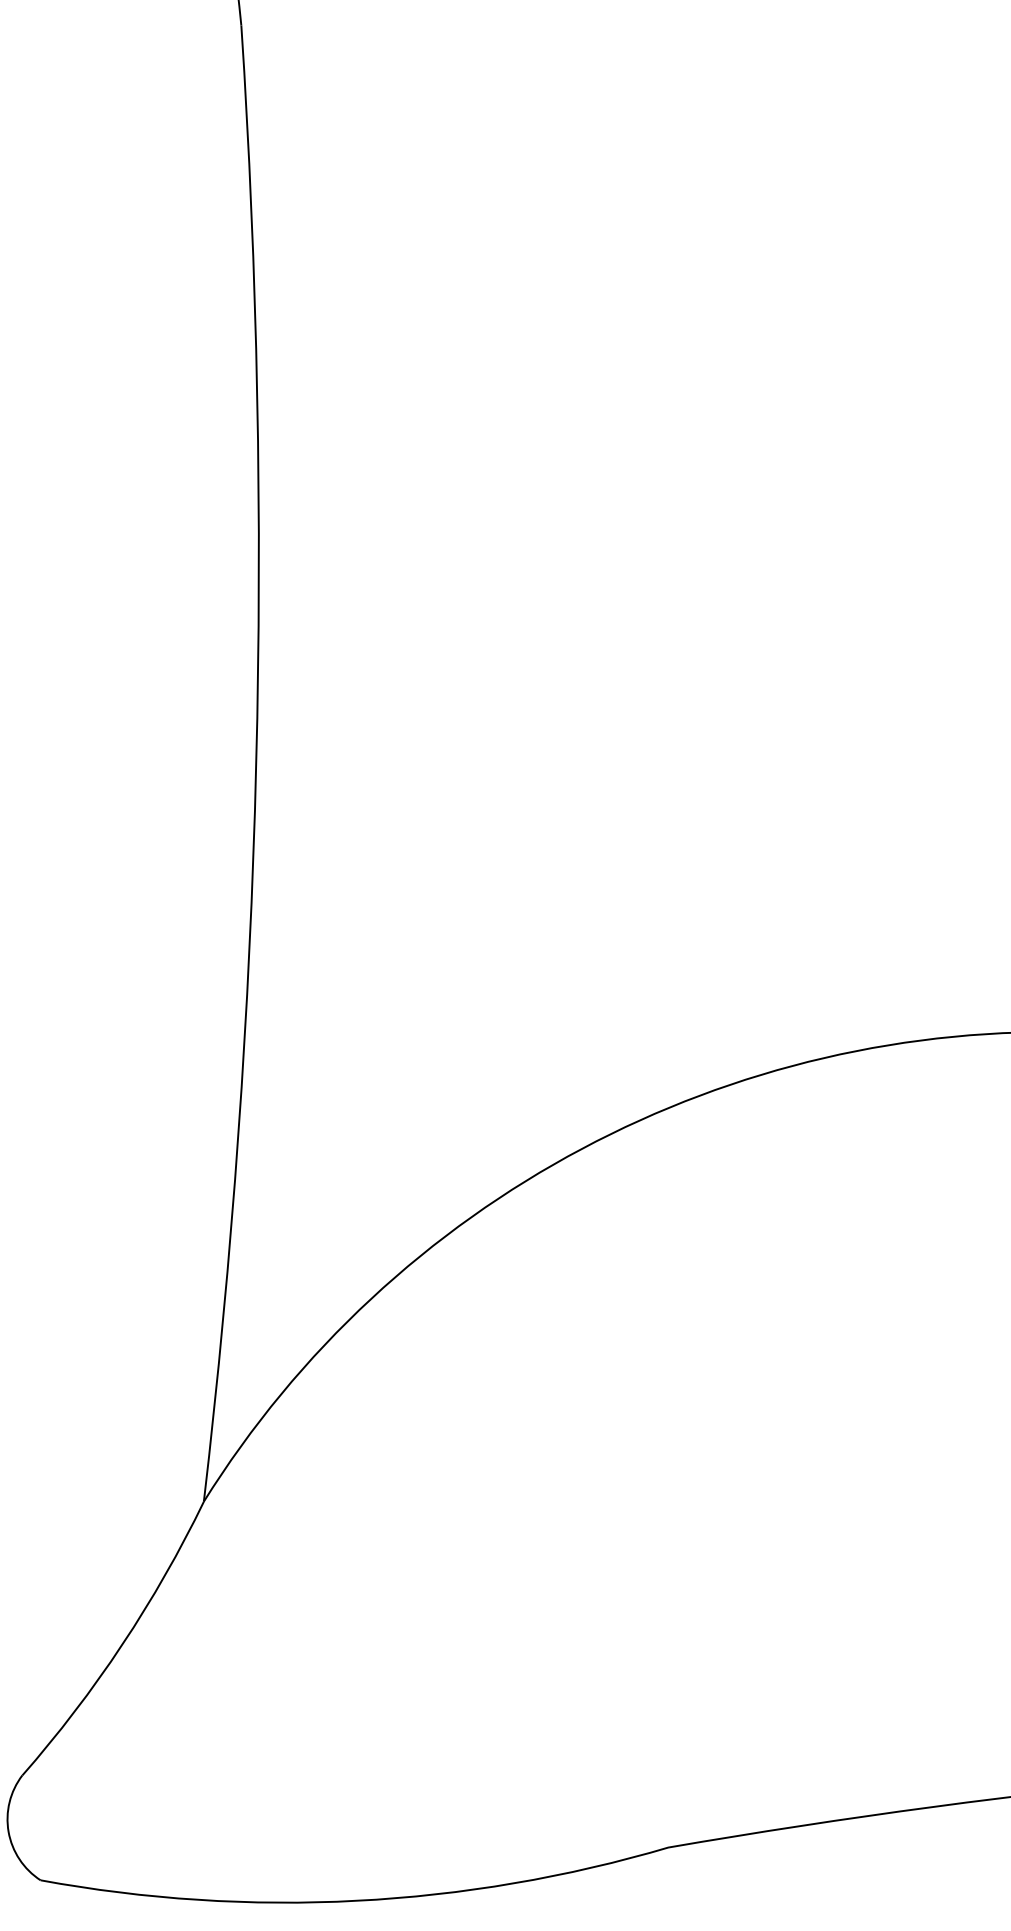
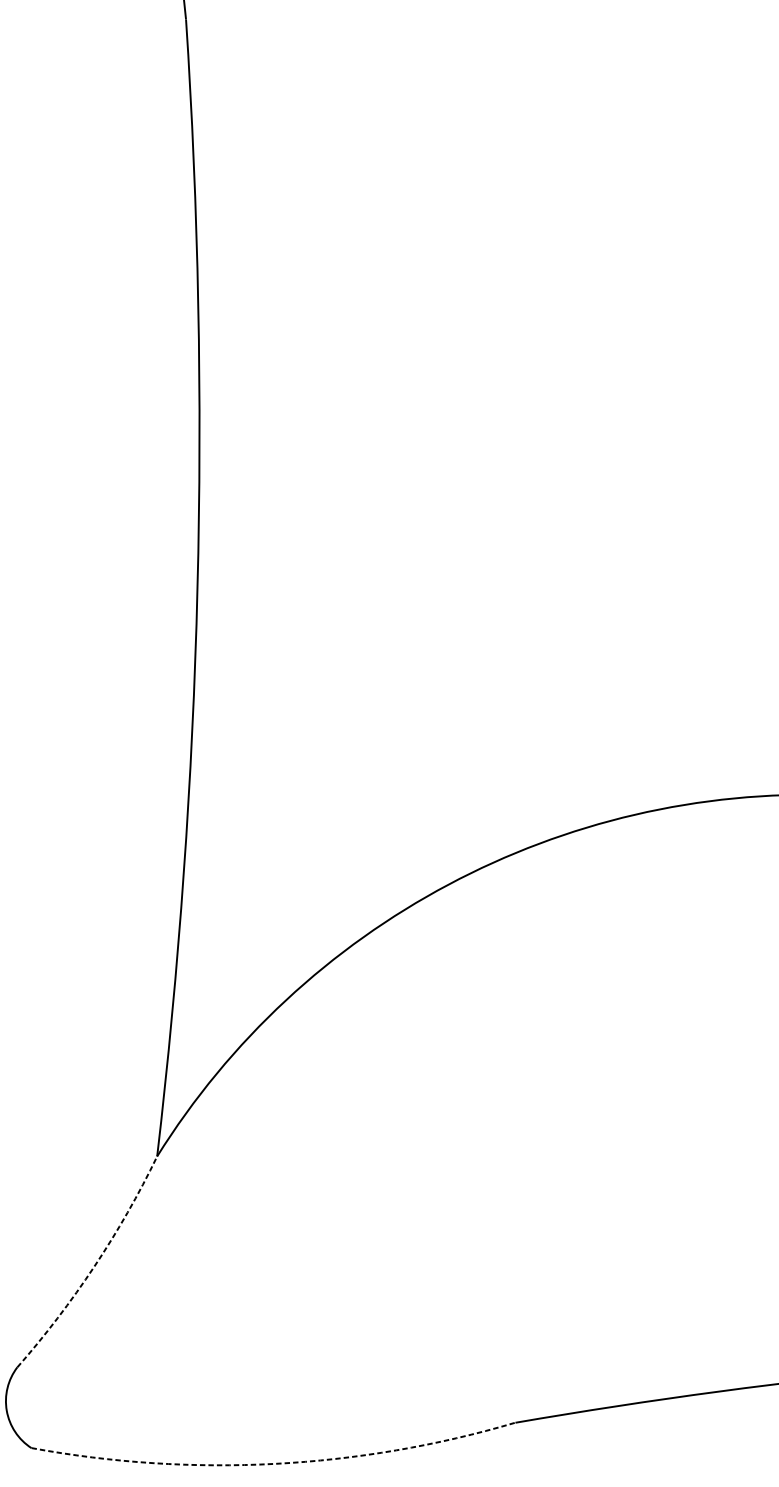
arc: (122, 1644) -> (94, 1266), solid -> dashed
arc: (356, 1900) -> (274, 1463), solid -> dashed

